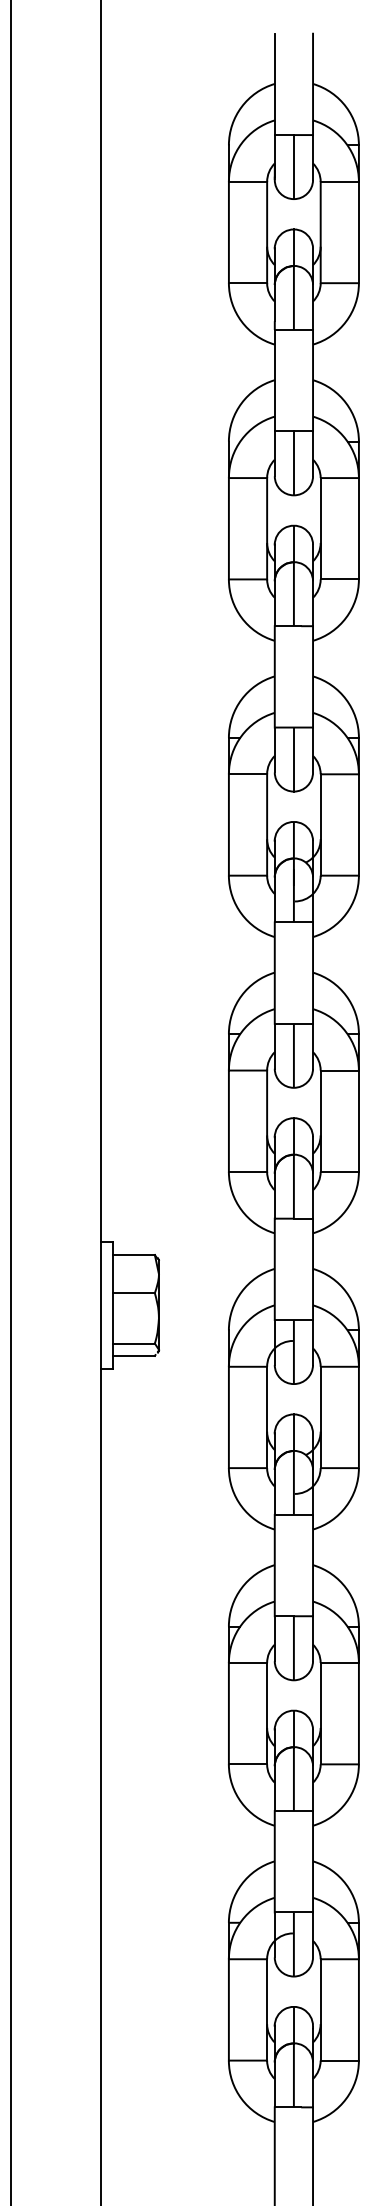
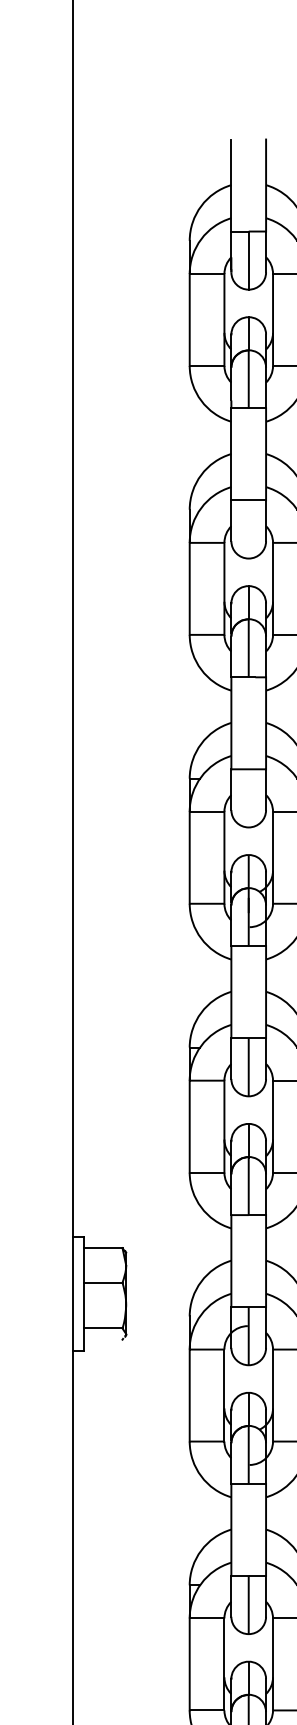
line: (293, 463) -> (248, 529), removed
line: (293, 759) -> (248, 798), removed
line: (133, 1355) -> (103, 1339), removed

